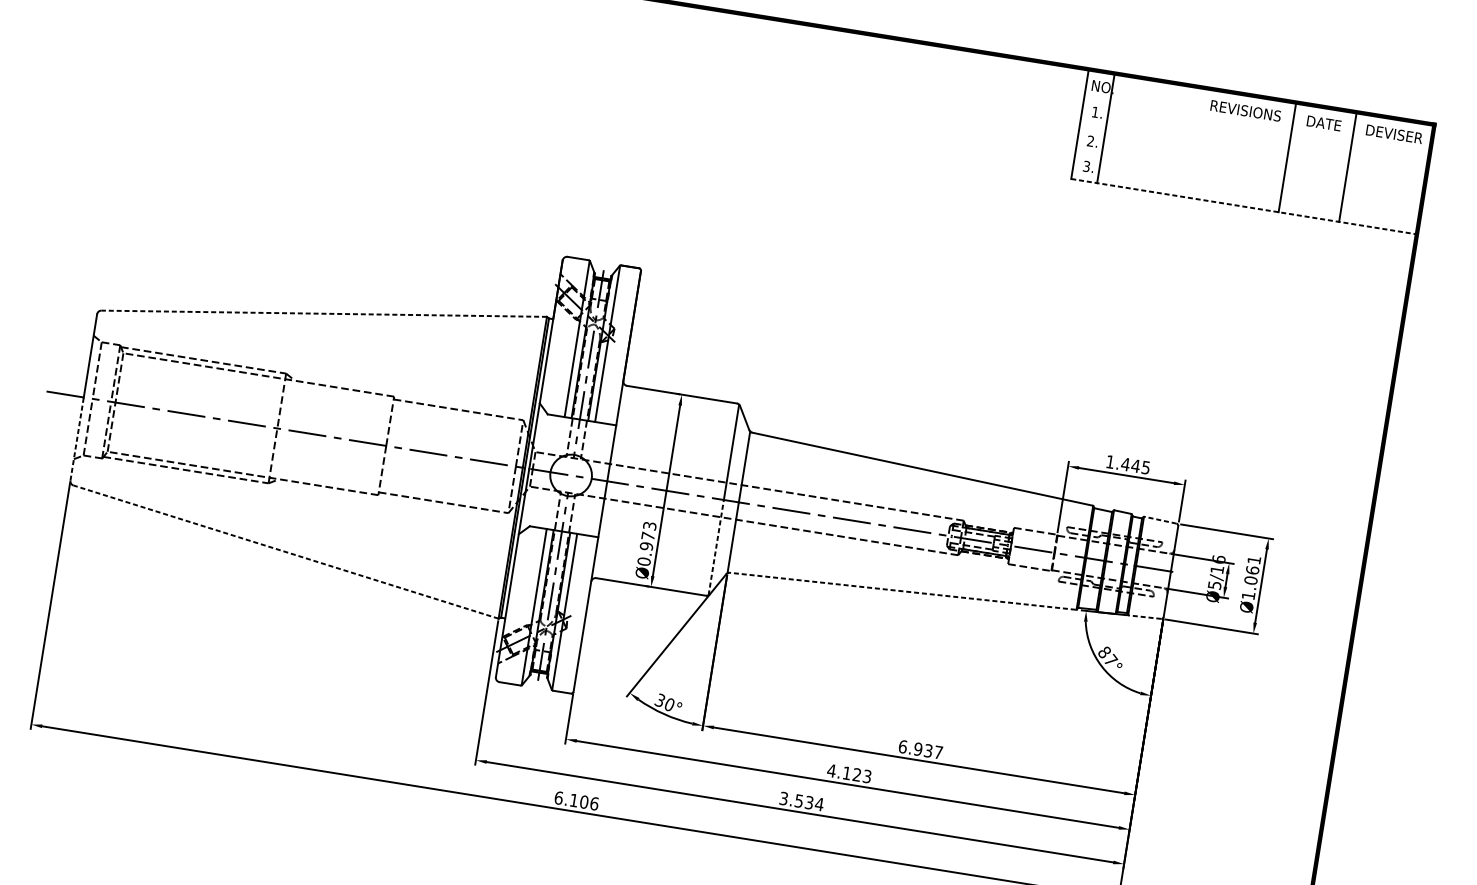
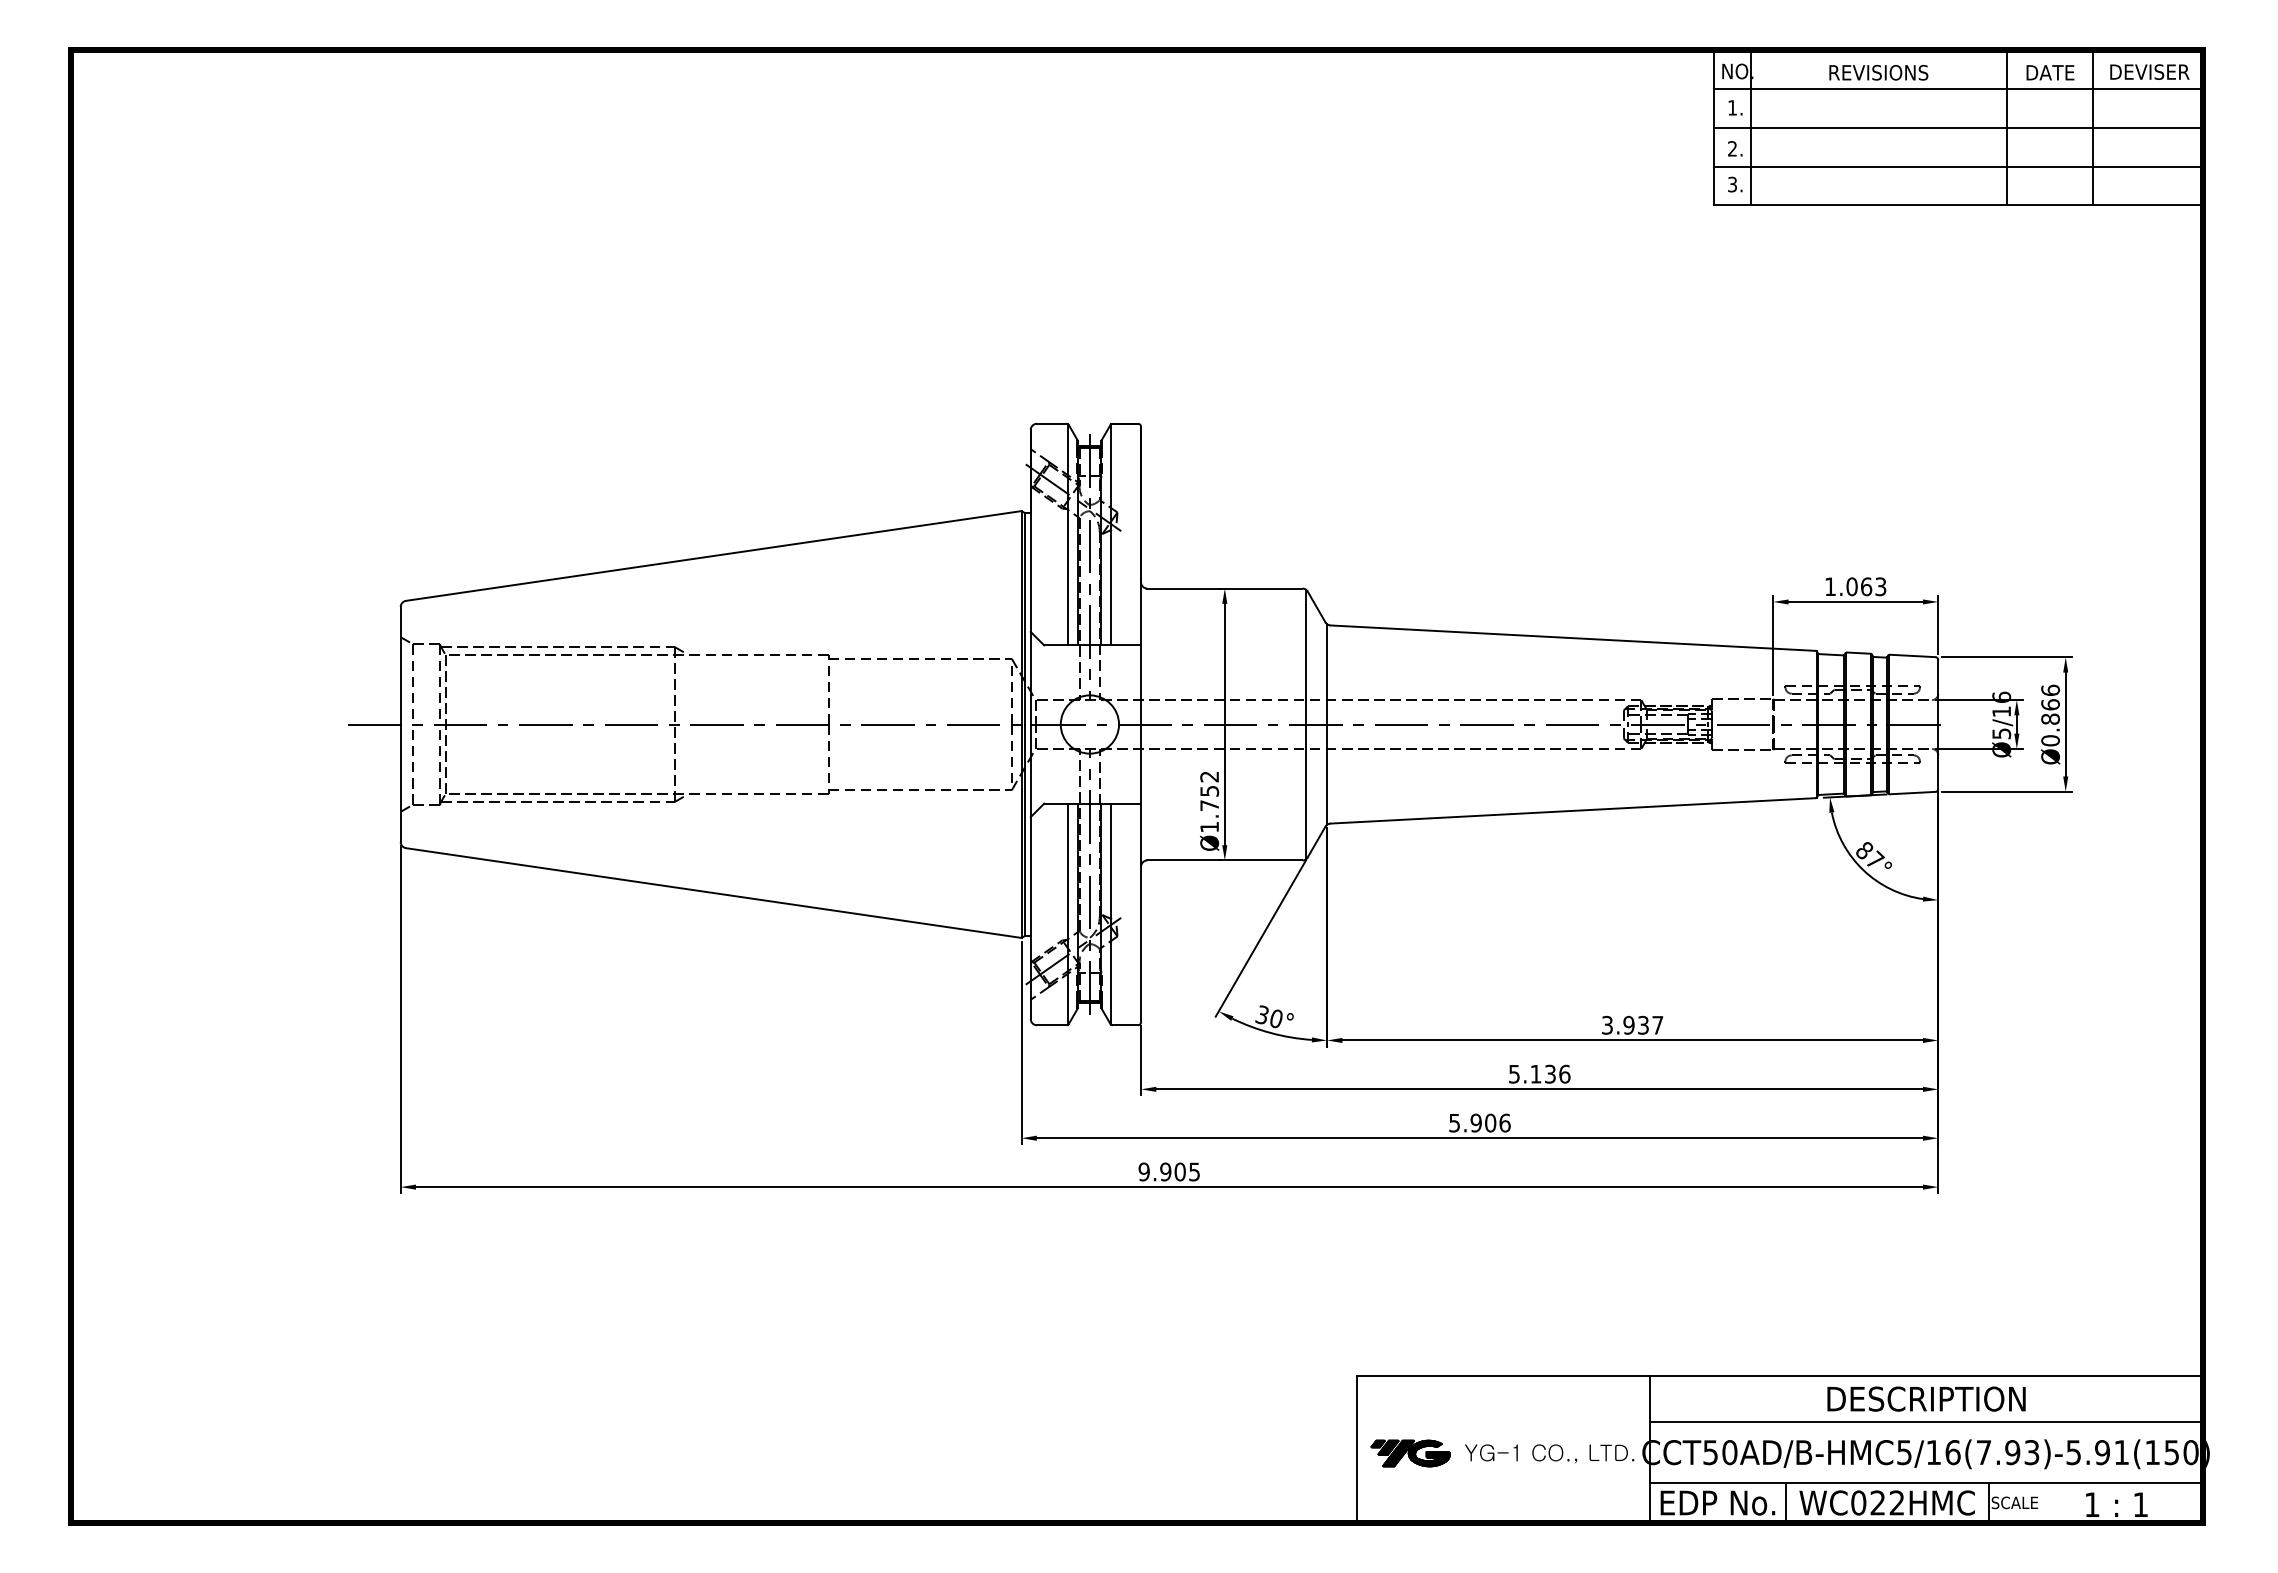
text: (1245, 110) -> (1878, 72), moved
line: (1257, 124) -> (1958, 89), added
line: (1252, 152) -> (1958, 128), added
line: (1248, 180) -> (1958, 167), added
line: (1244, 206) -> (1958, 205), dashed -> solid
line: (323, 314) -> (713, 556), dashed -> solid
line: (76, 439) -> (400, 783), dashed -> solid
text: (1135, 465) -> (1866, 586), 1.445 -> 1.063
line: (1160, 519) -> (1912, 655), dashed -> solid
text: (646, 543) -> (1209, 801), Ø0.973 -> Ø1.752
line: (715, 547) -> (1305, 791), dashed -> solid
line: (285, 551) -> (713, 892), dashed -> solid
text: (1251, 577) -> (2050, 715), Ø1.061 -> Ø0.866
line: (902, 590) -> (1572, 810), dashed -> solid
line: (1144, 617) -> (1912, 793), dashed -> solid
text: (903, 746) -> (1607, 1024), 6.937 -> 3.937
text: (849, 773) -> (1539, 1073), 4.123 -> 5.136
text: (576, 800) -> (1169, 1171), 6.106 -> 9.905
text: (801, 801) -> (1479, 1122), 3.534 -> 5.906

